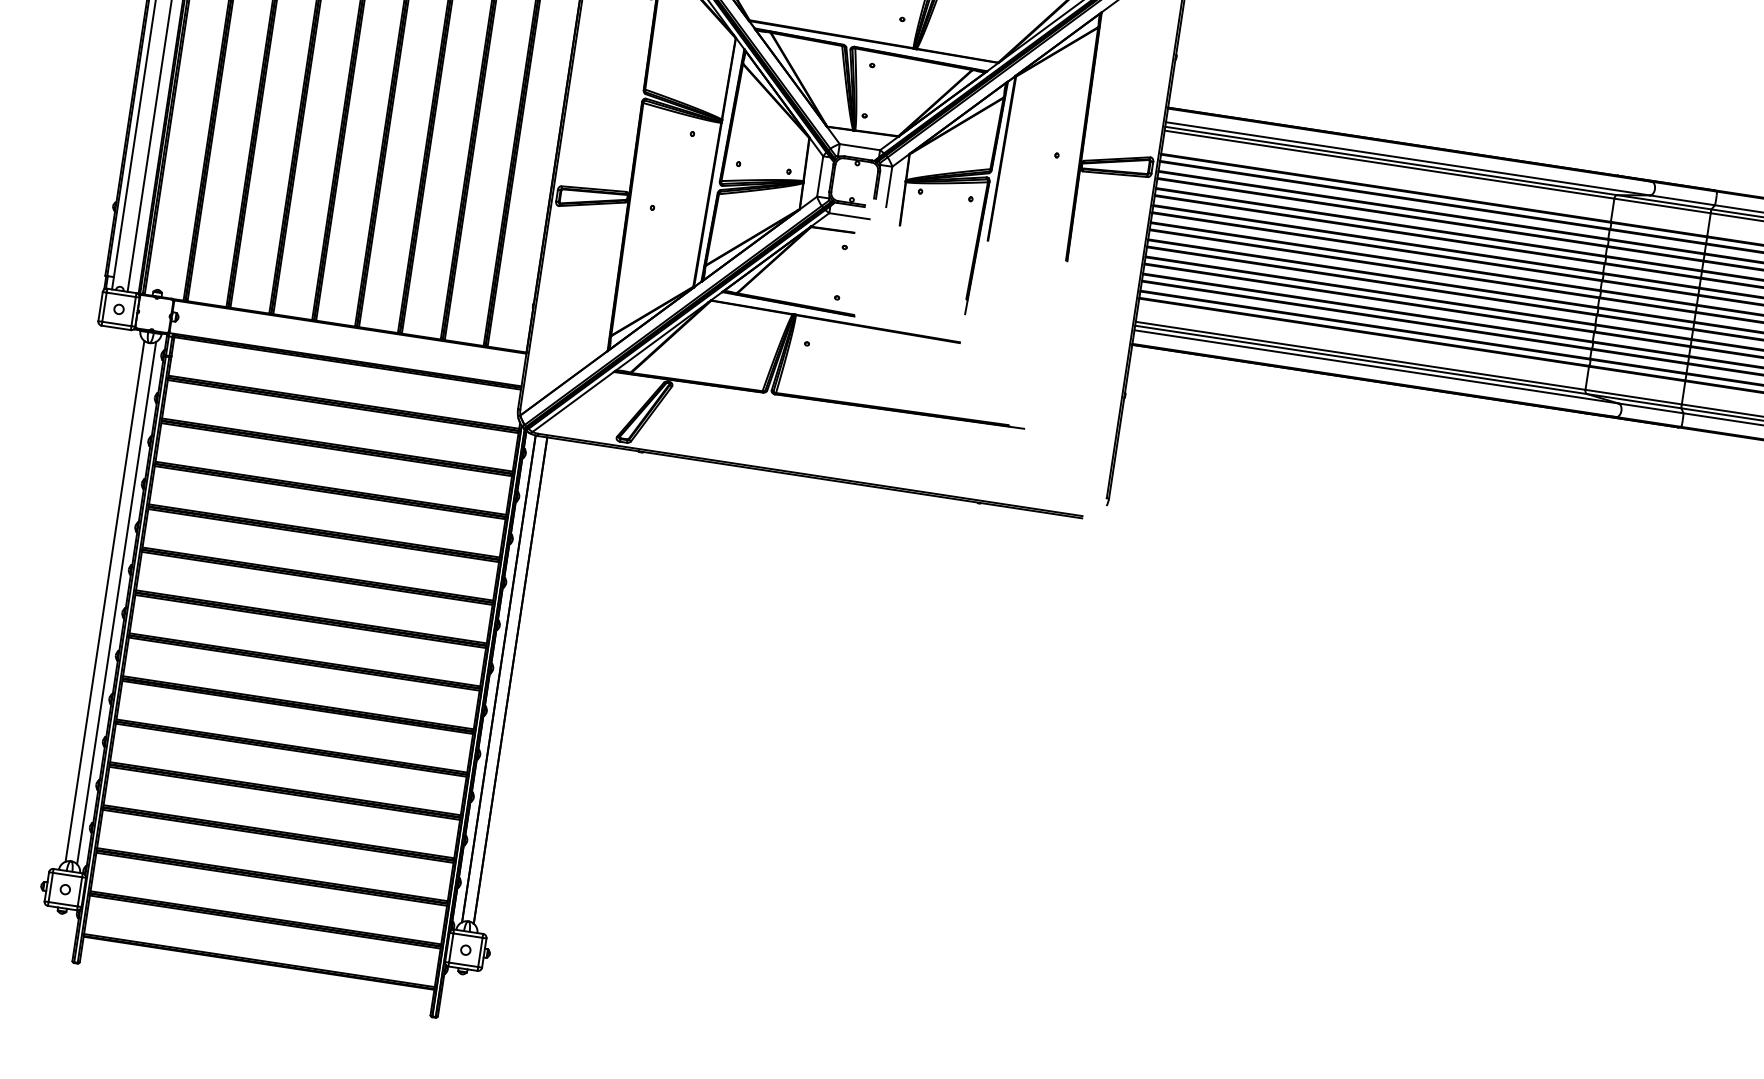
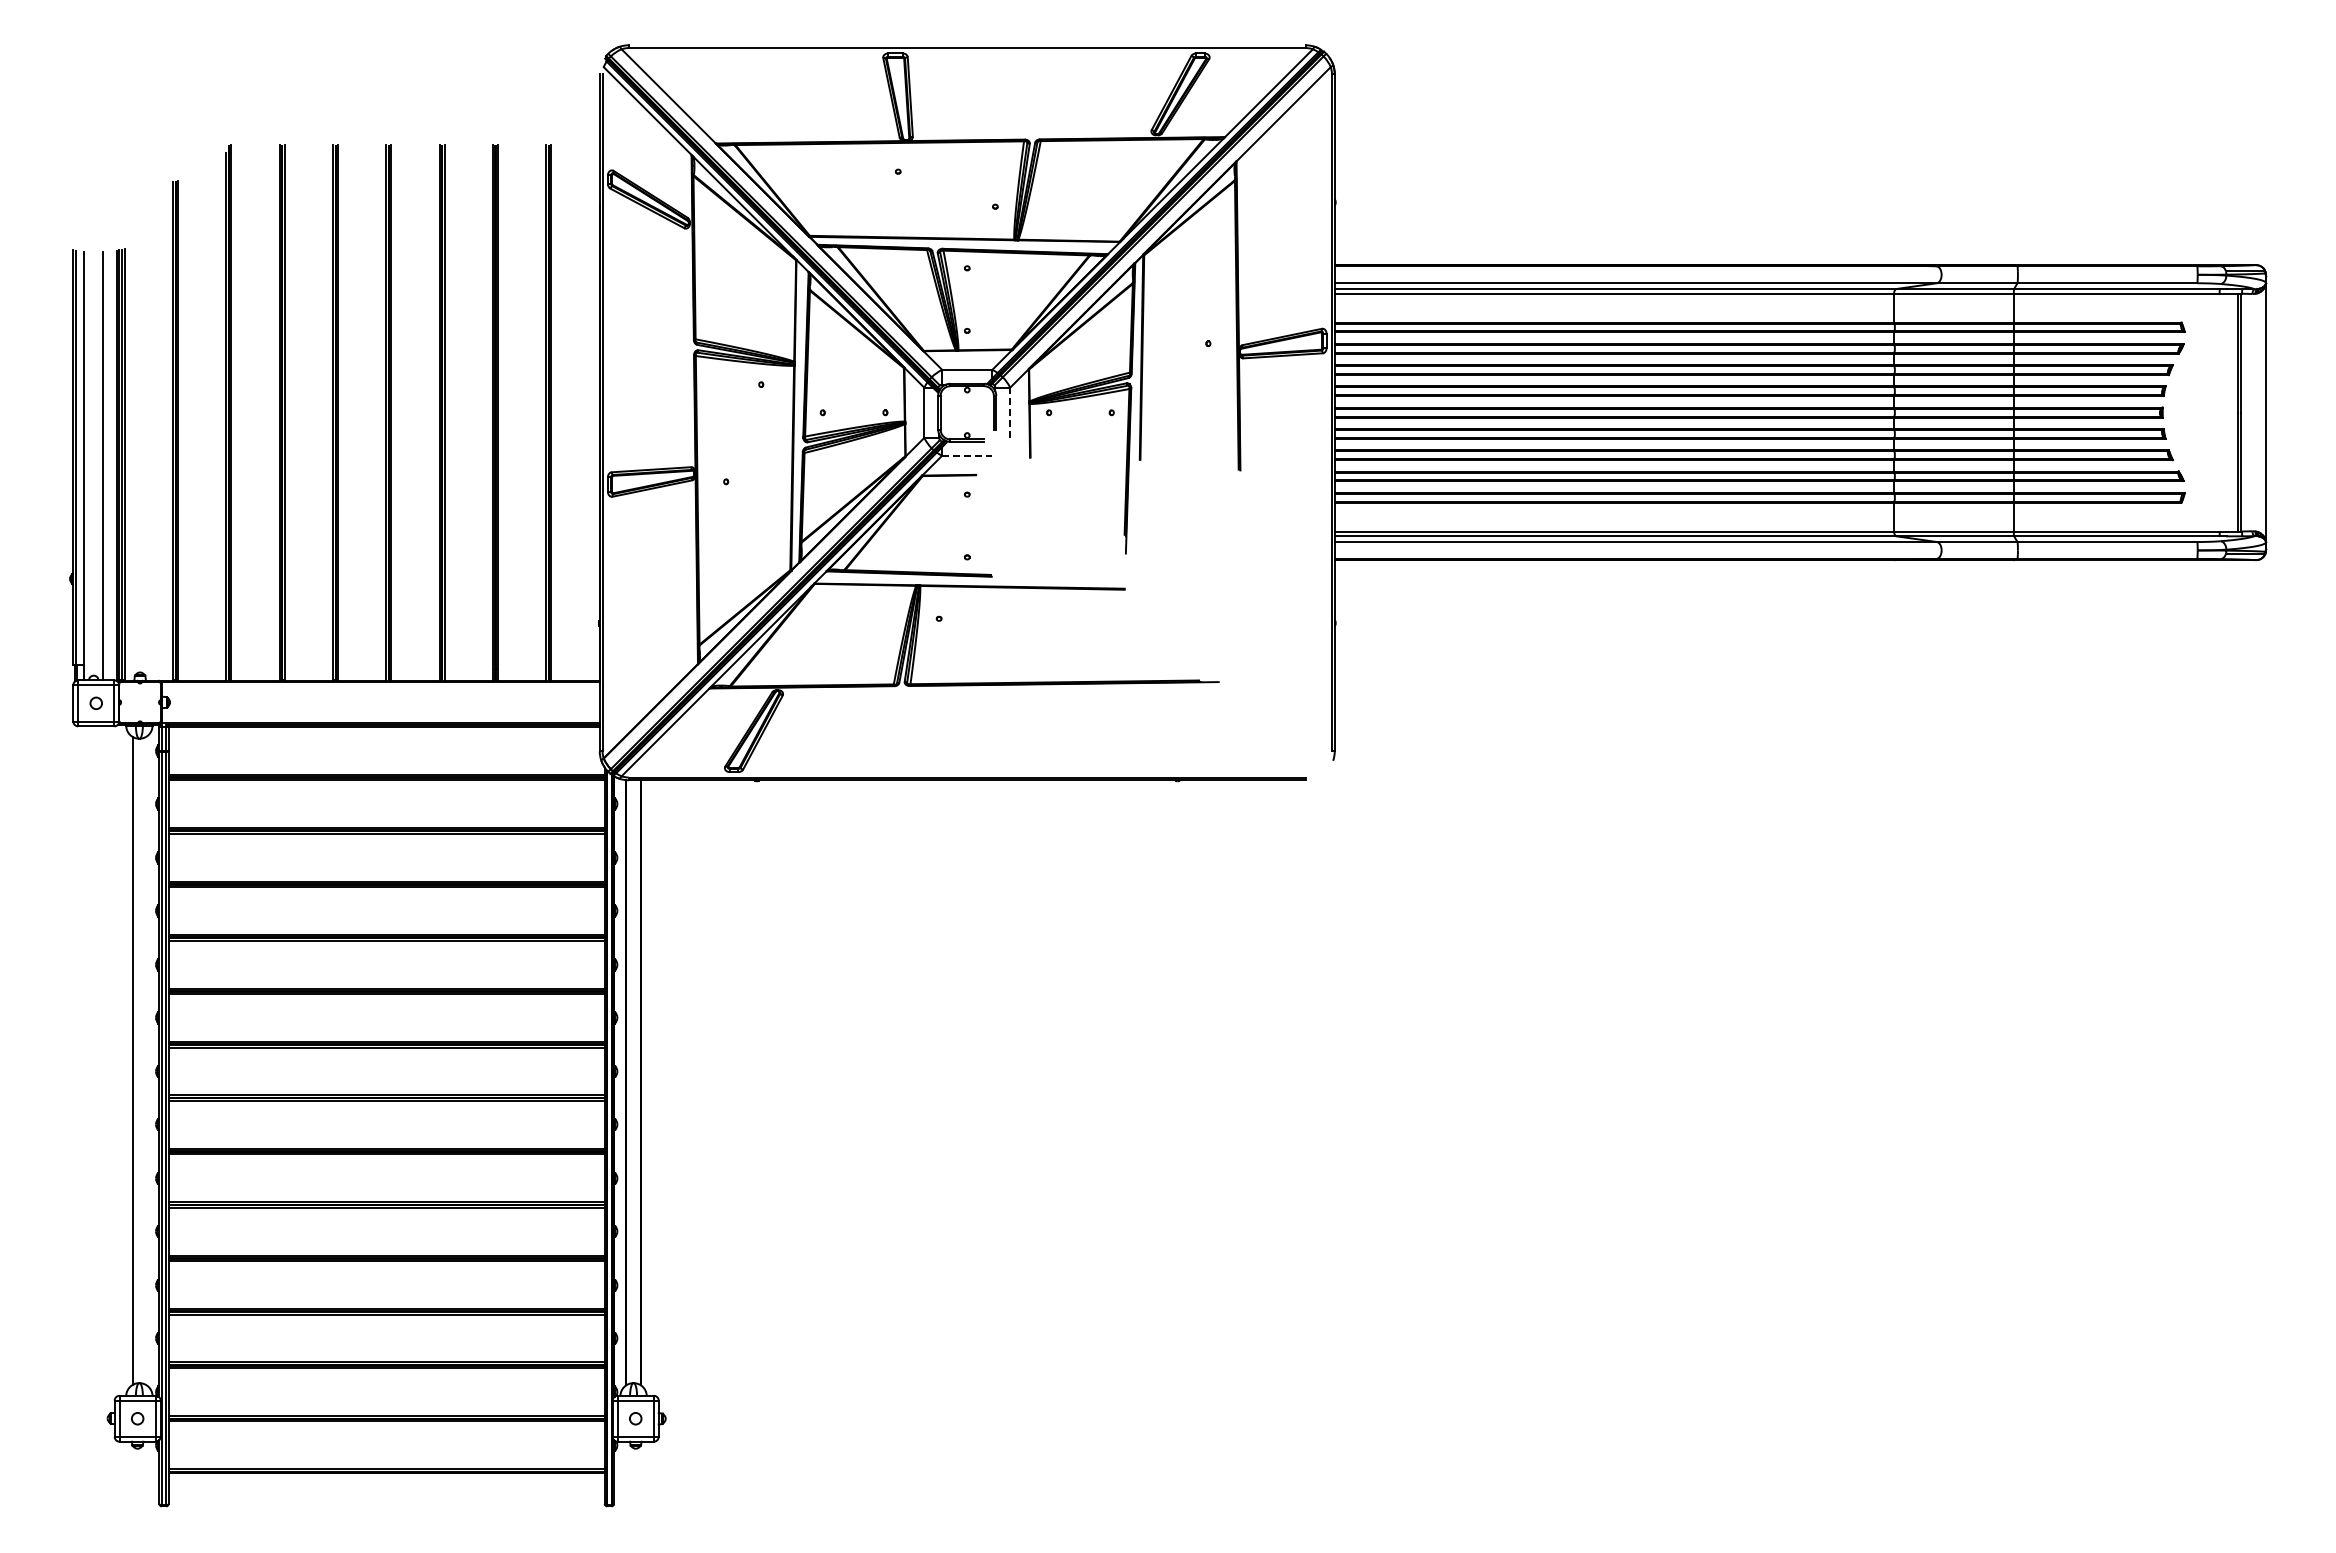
line: (889, 186) -> (1010, 412), solid -> dashed
line: (849, 216) -> (967, 455), solid -> dashed
line: (116, 602) -> (147, 1060), removed

